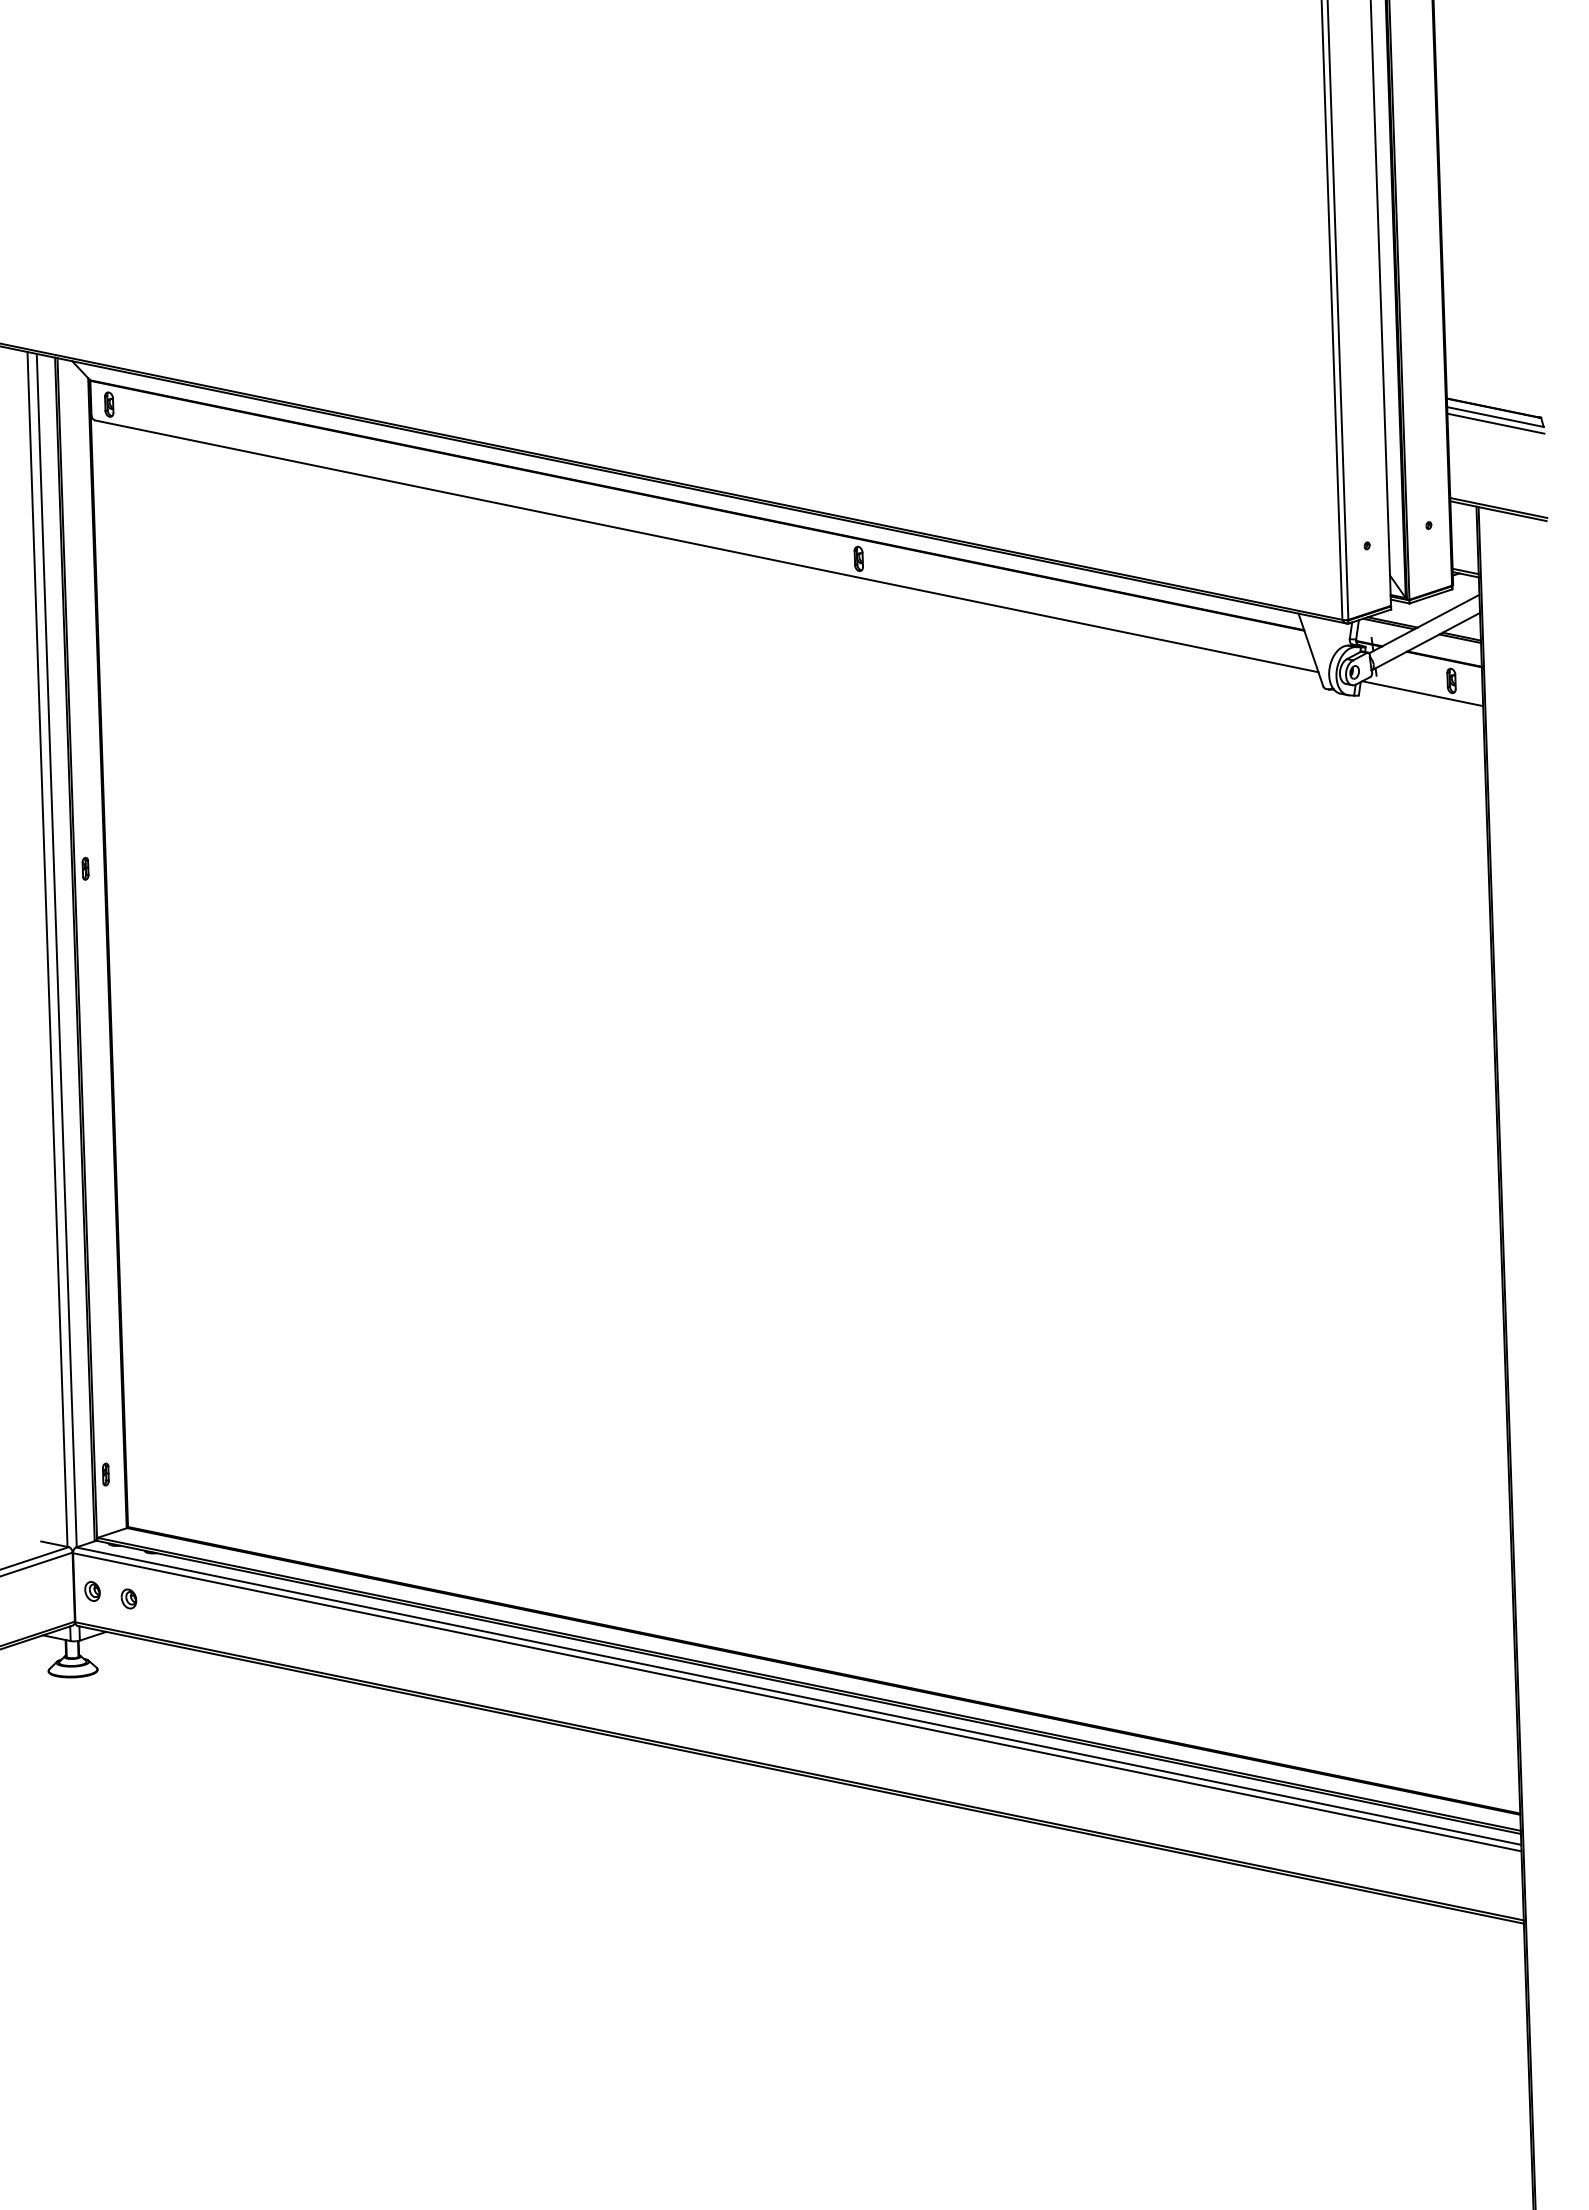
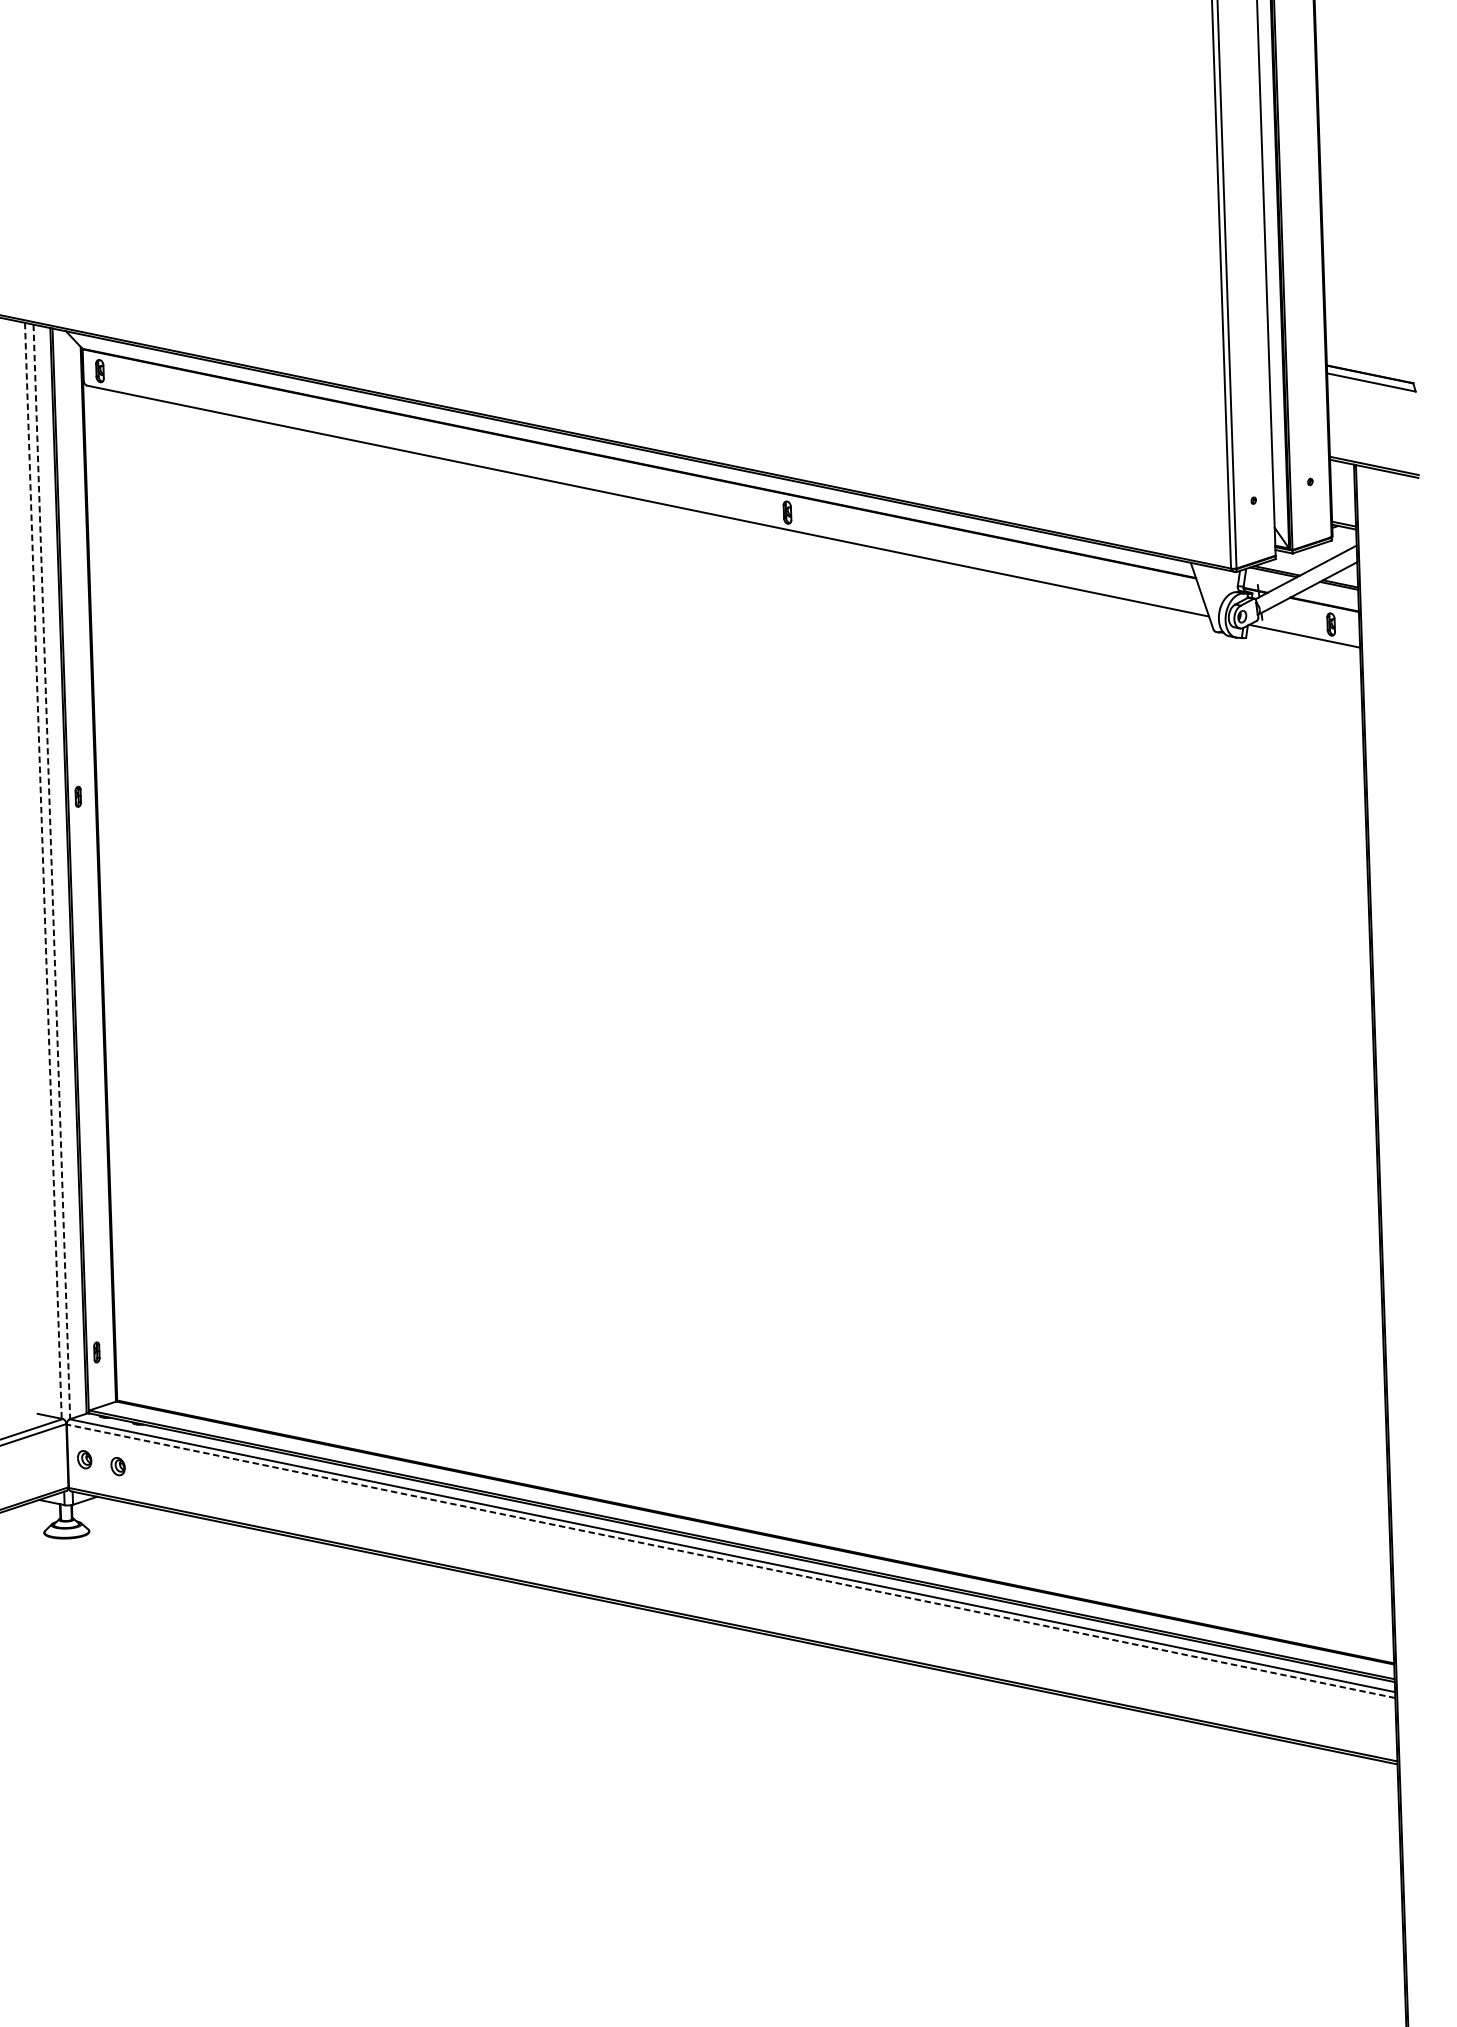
line: (1495, 423) -> (1371, 388), removed
line: (47, 949) -> (43, 870), solid -> dashed
line: (56, 950) -> (51, 871), solid -> dashed
line: (796, 1702) -> (730, 1561), solid -> dashed

